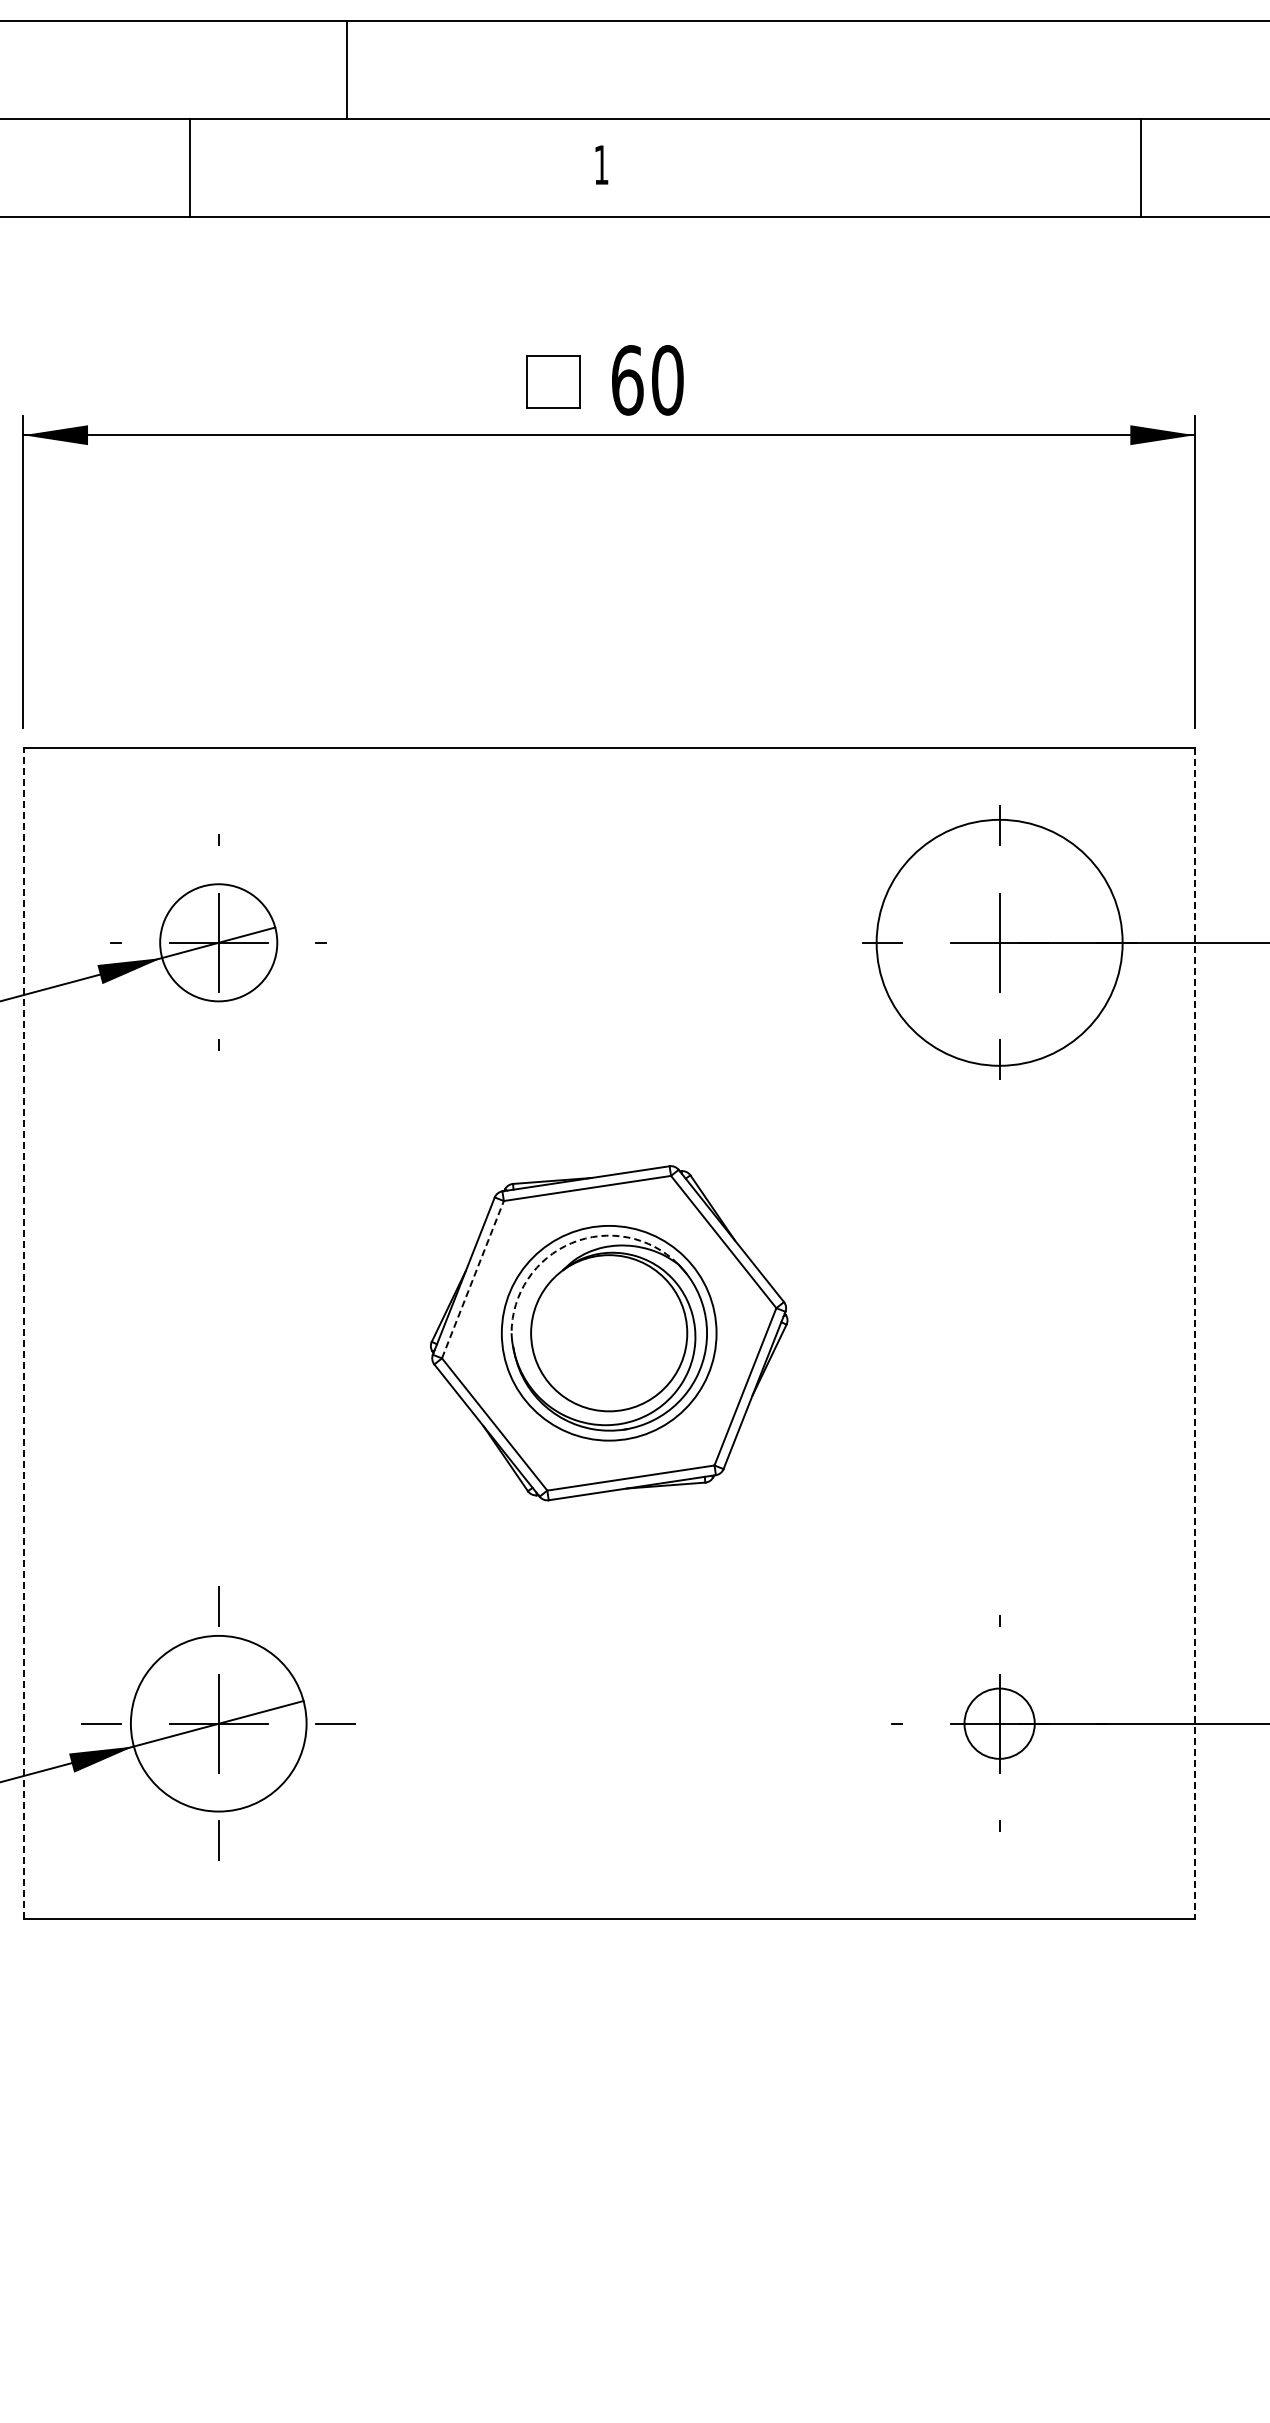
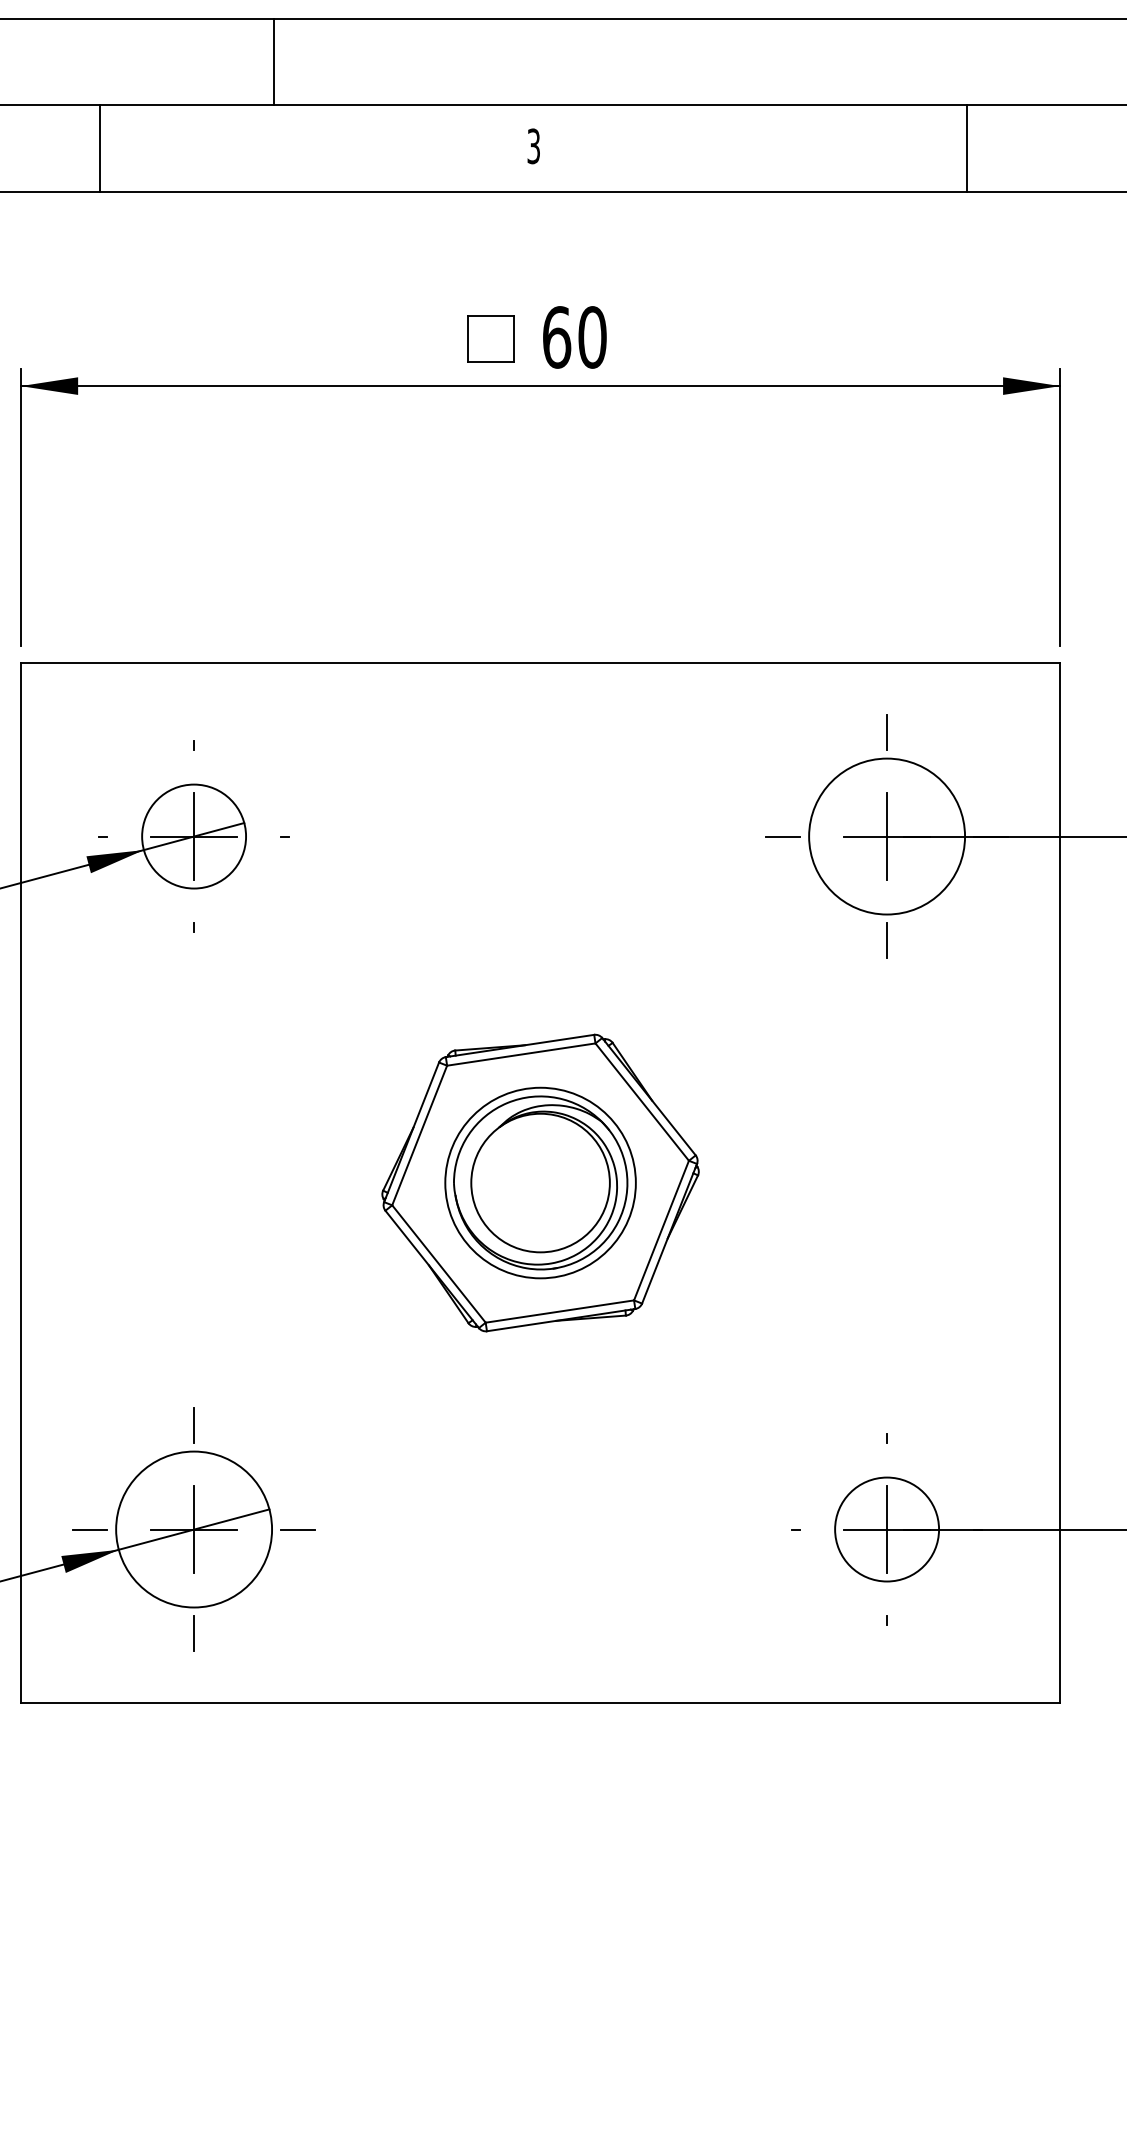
line: (347, 69) -> (273, 61), moved
text: (601, 164) -> (533, 145), 1 -> 3
line: (190, 167) -> (100, 148), moved
line: (1141, 167) -> (966, 148), moved
circle: (999, 942) -> (886, 836), size x0.71
arc: (571, 1243) -> (507, 1103), dashed -> solid
line: (472, 1279) -> (419, 1135), dashed -> solid
line: (23, 1333) -> (20, 1183), dashed -> solid
line: (1194, 1333) -> (1060, 1183), dashed -> solid
circle: (999, 1723) -> (886, 1529), size x1.67

